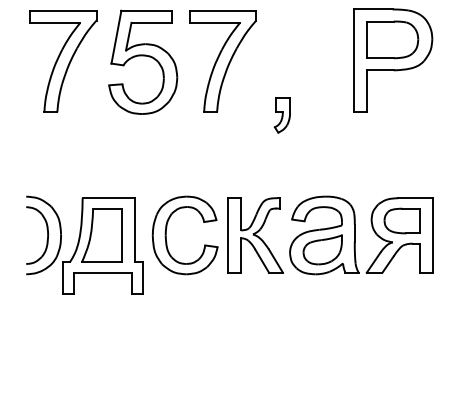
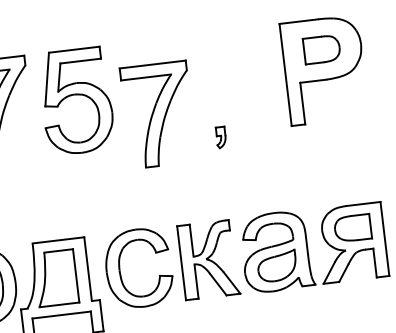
part: (392, 39) -> (321, 49), size x0.7
part: (222, 61) -> (158, 114), moved
part: (281, 115) -> (220, 137), size x0.6

